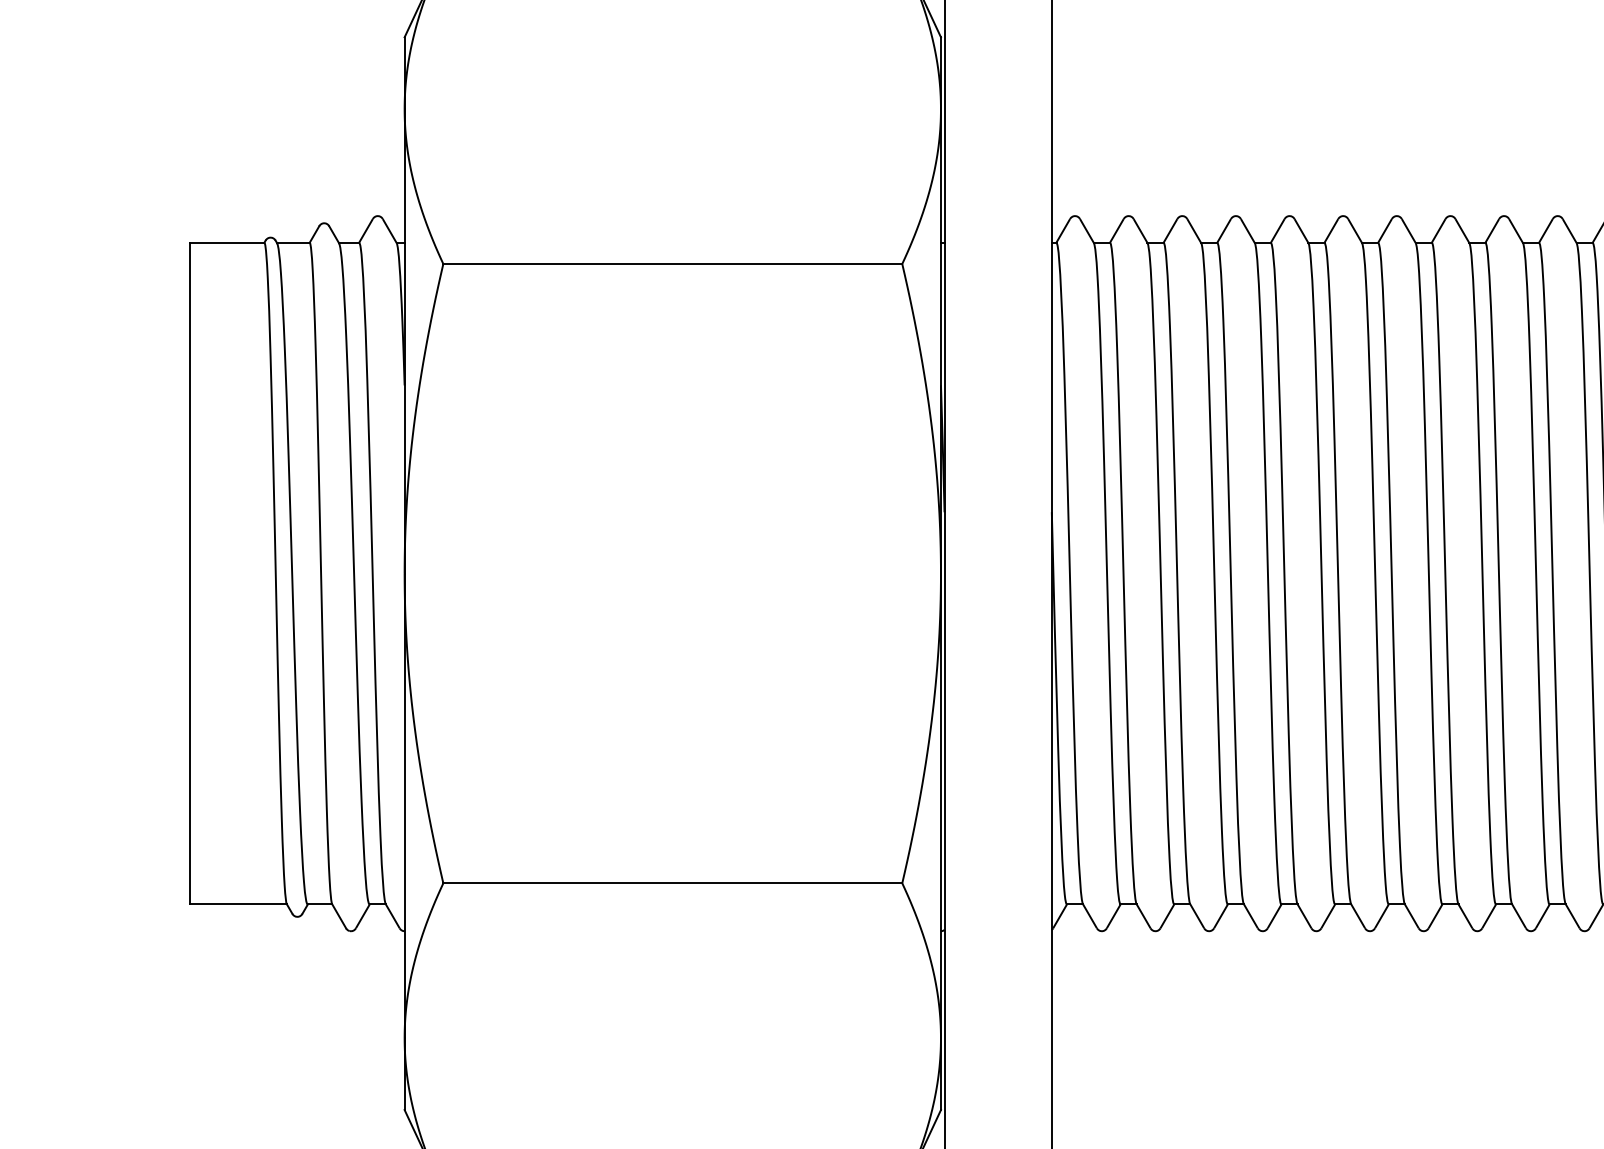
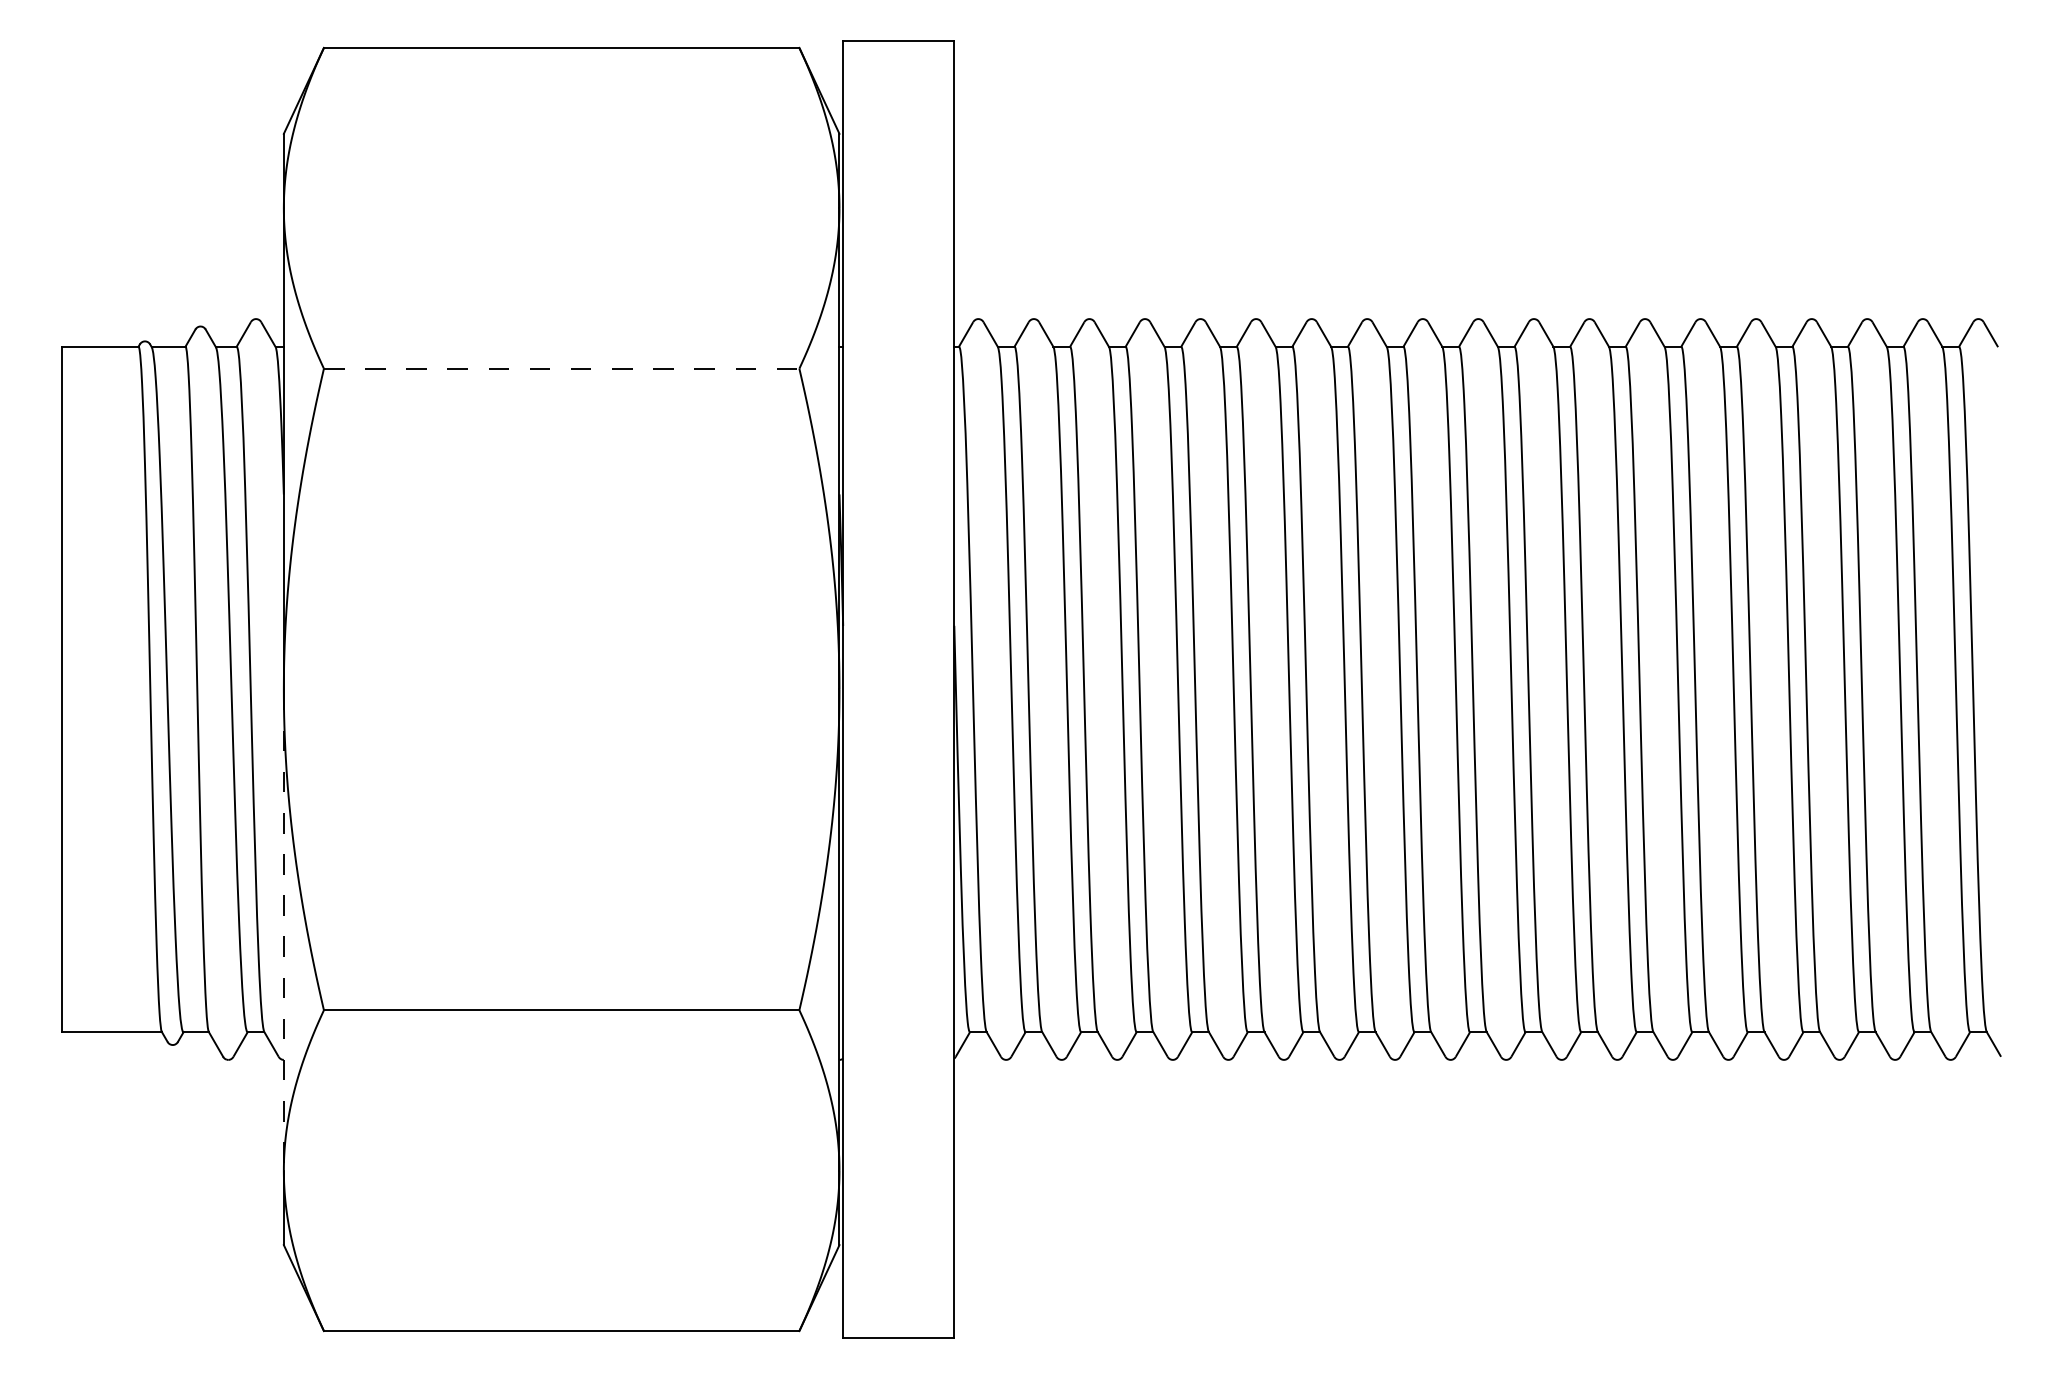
line: (672, 263) -> (561, 368), solid -> dashed
line: (404, 806) -> (283, 930), solid -> dashed

